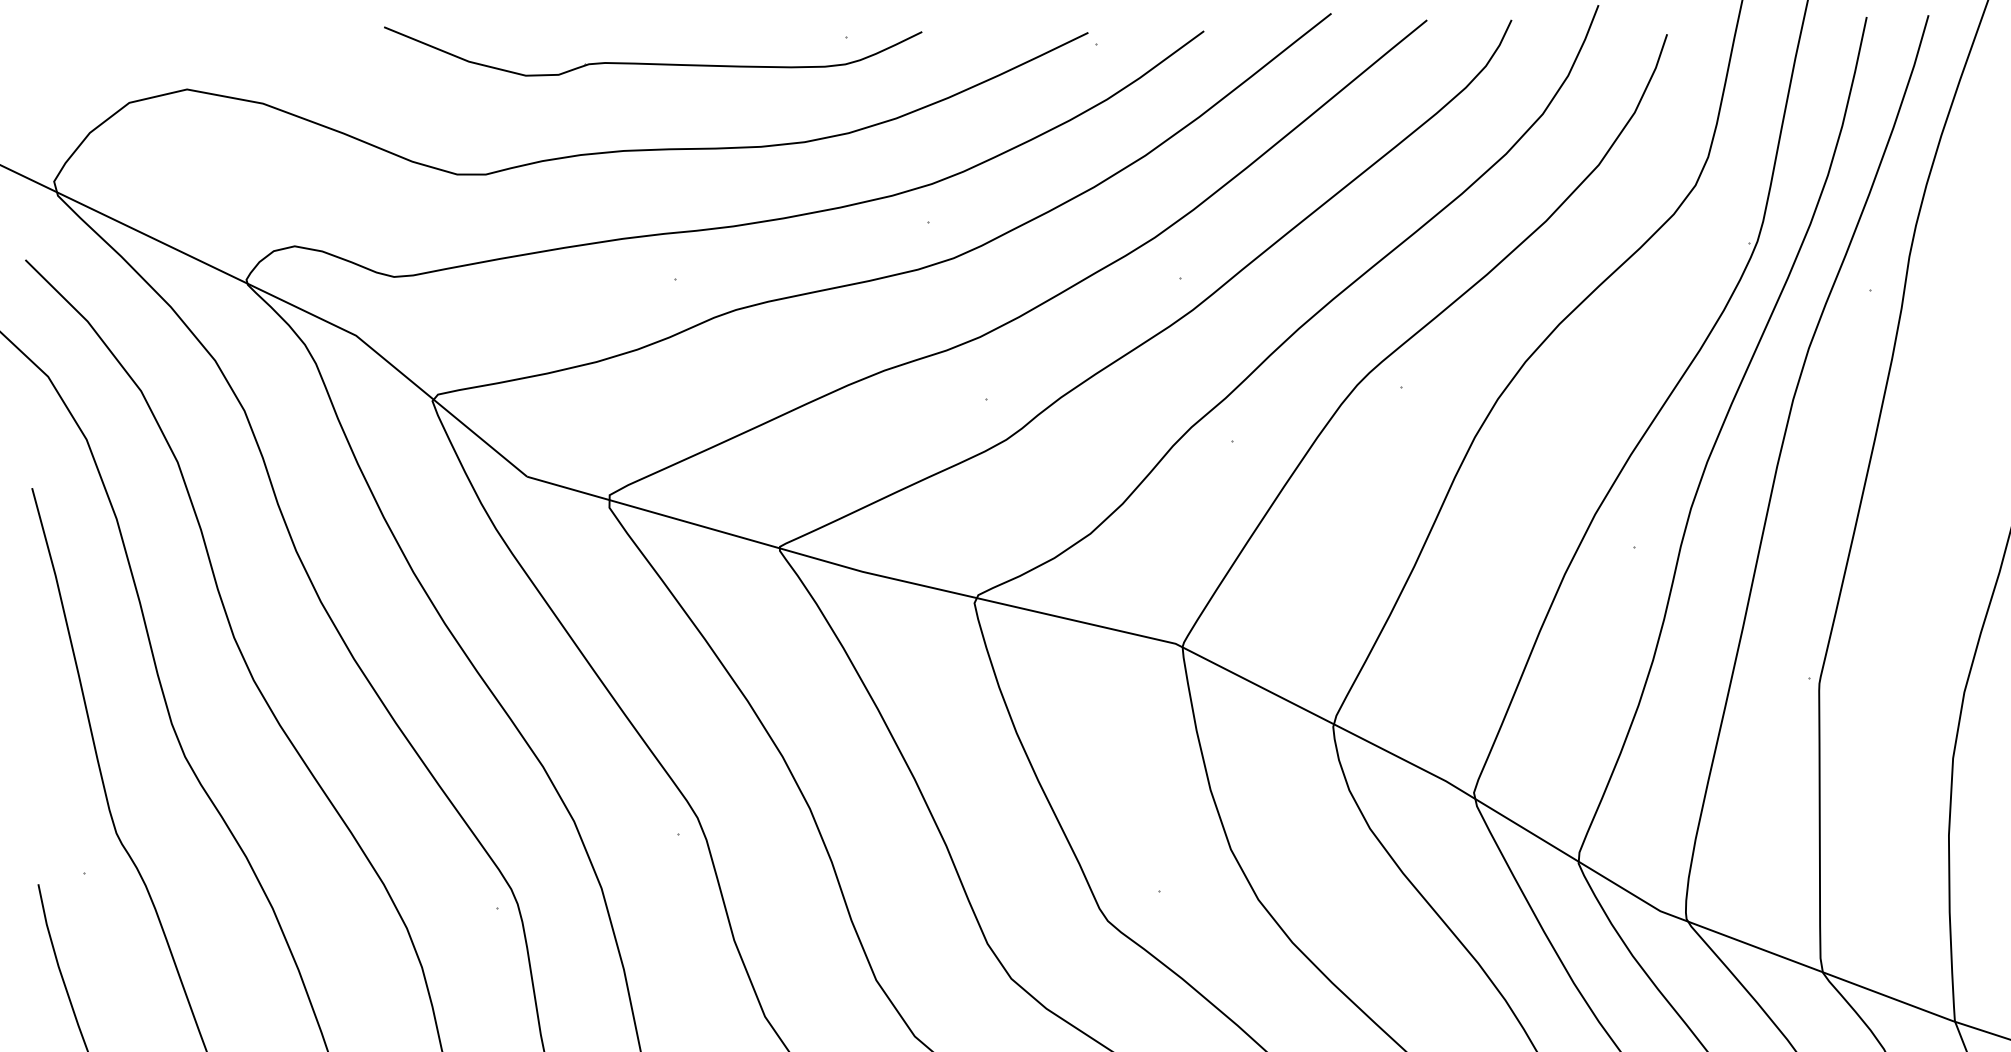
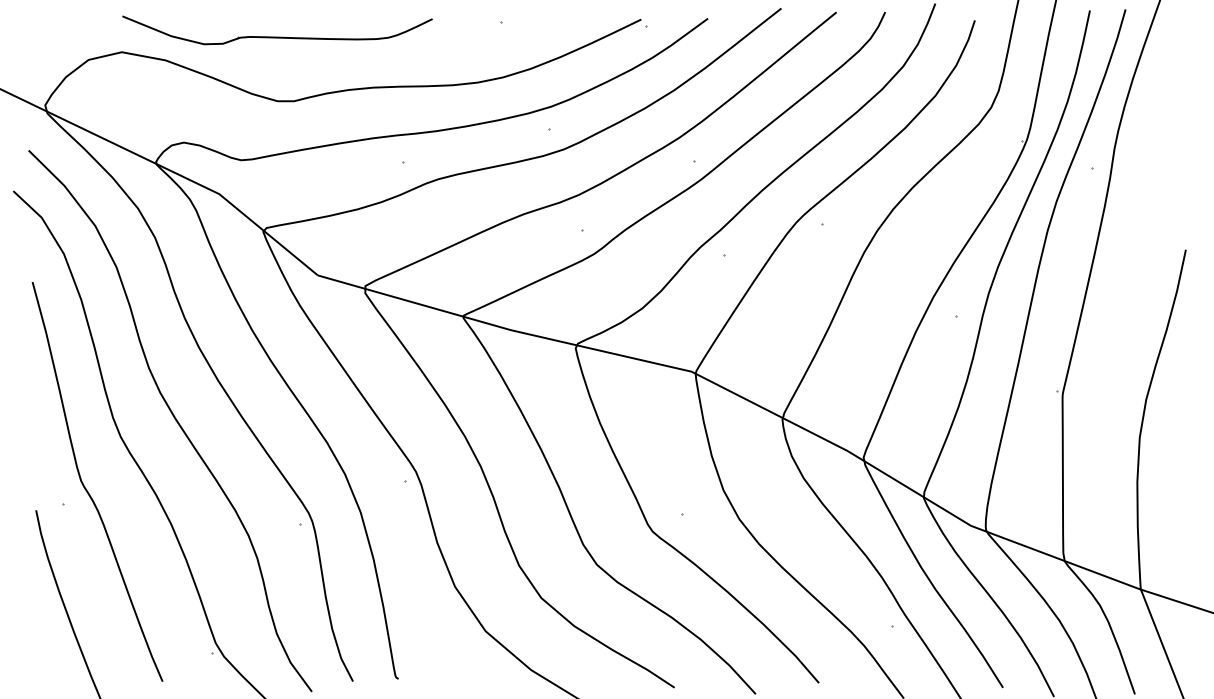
part: (653, 51) -> (277, 30), moved

